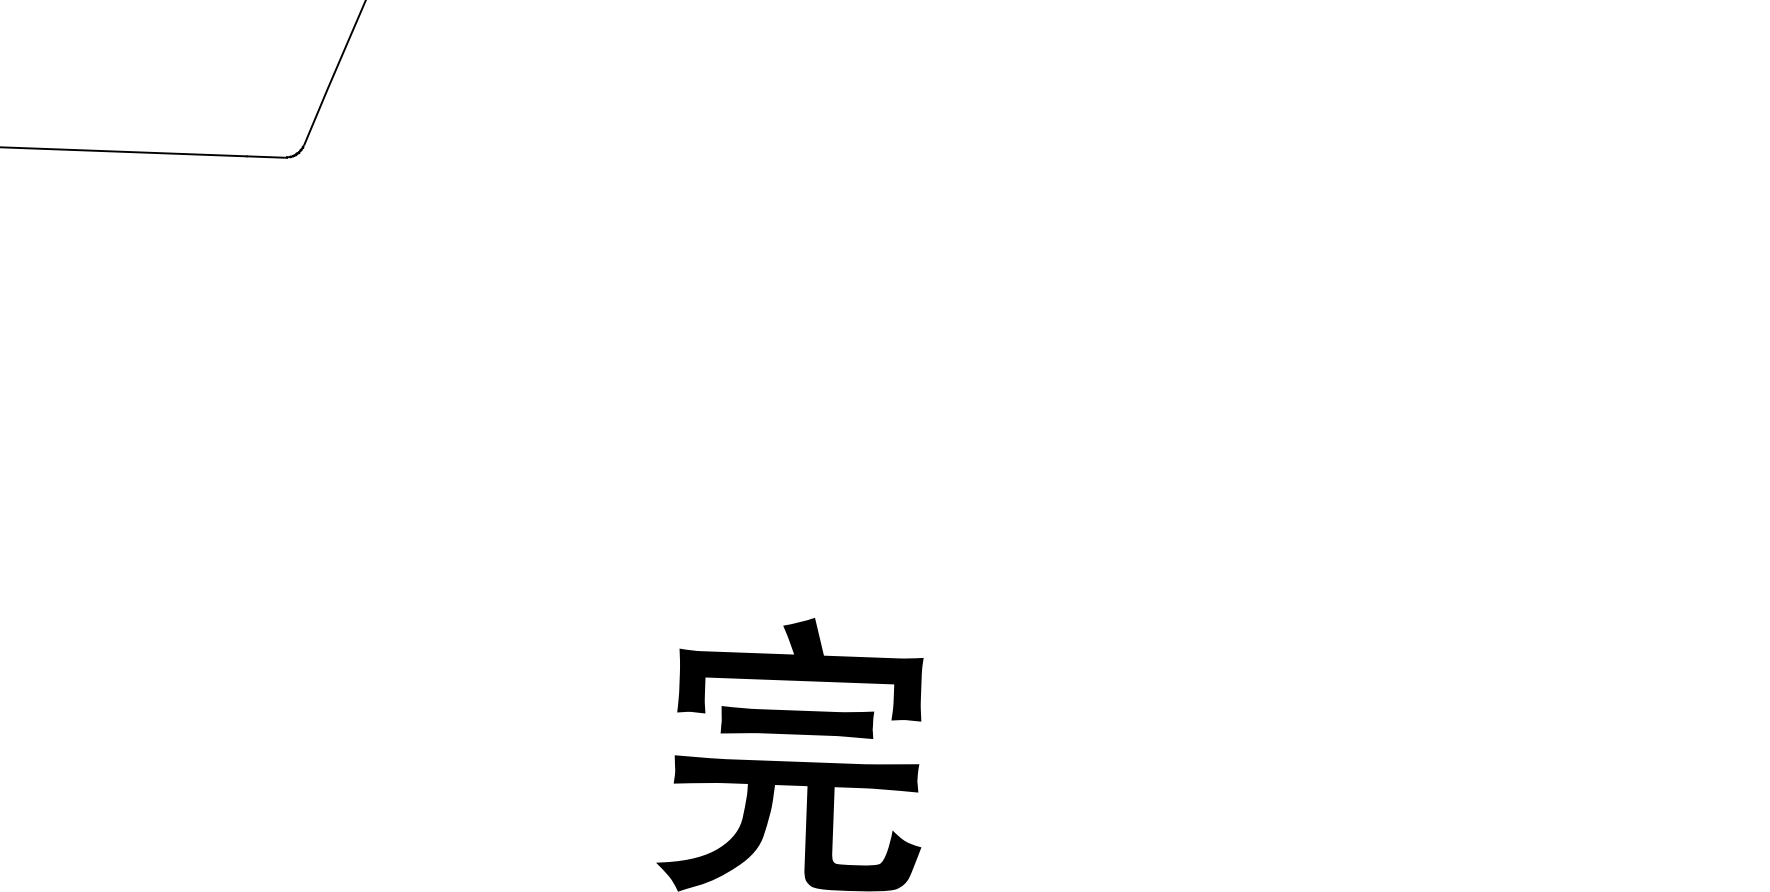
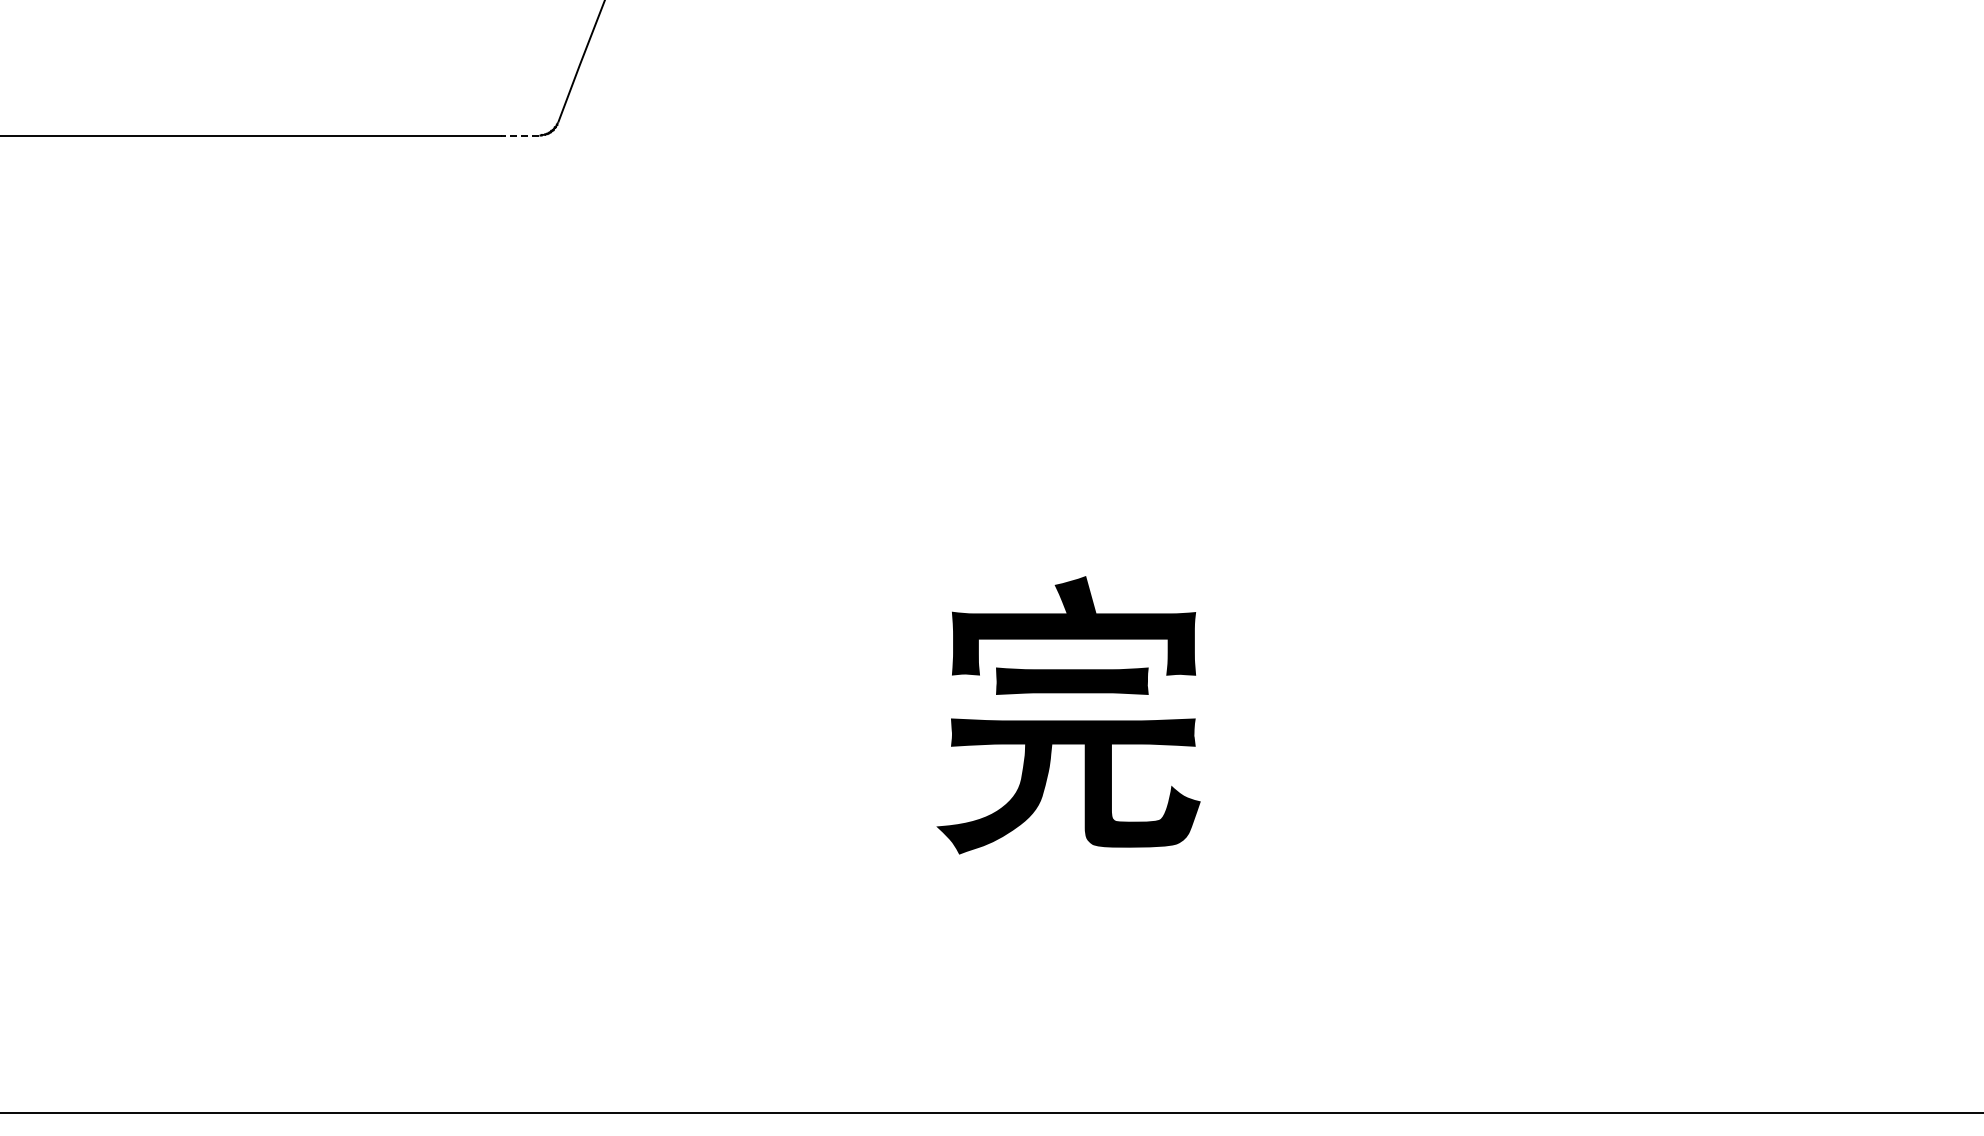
line: (264, 156) -> (519, 135), solid -> dashed

